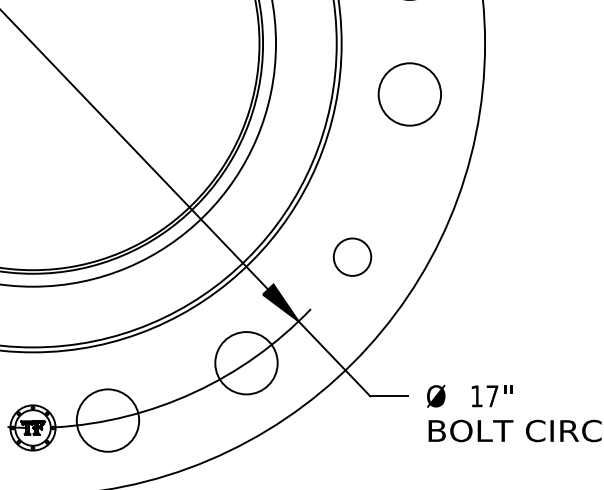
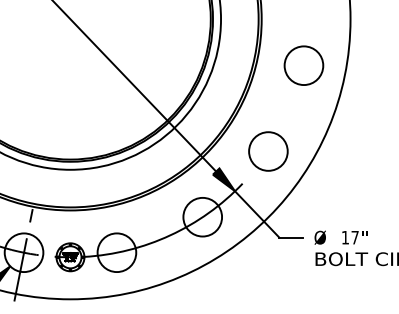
circle: (409, 94) -> (303, 65), moved
circle: (352, 257) -> (268, 151), size x1.67

